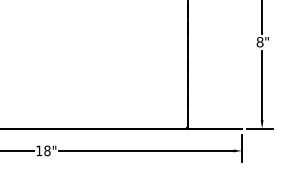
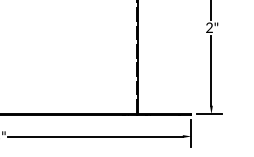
text: (259, 42) -> (208, 28), 8" -> 2"

